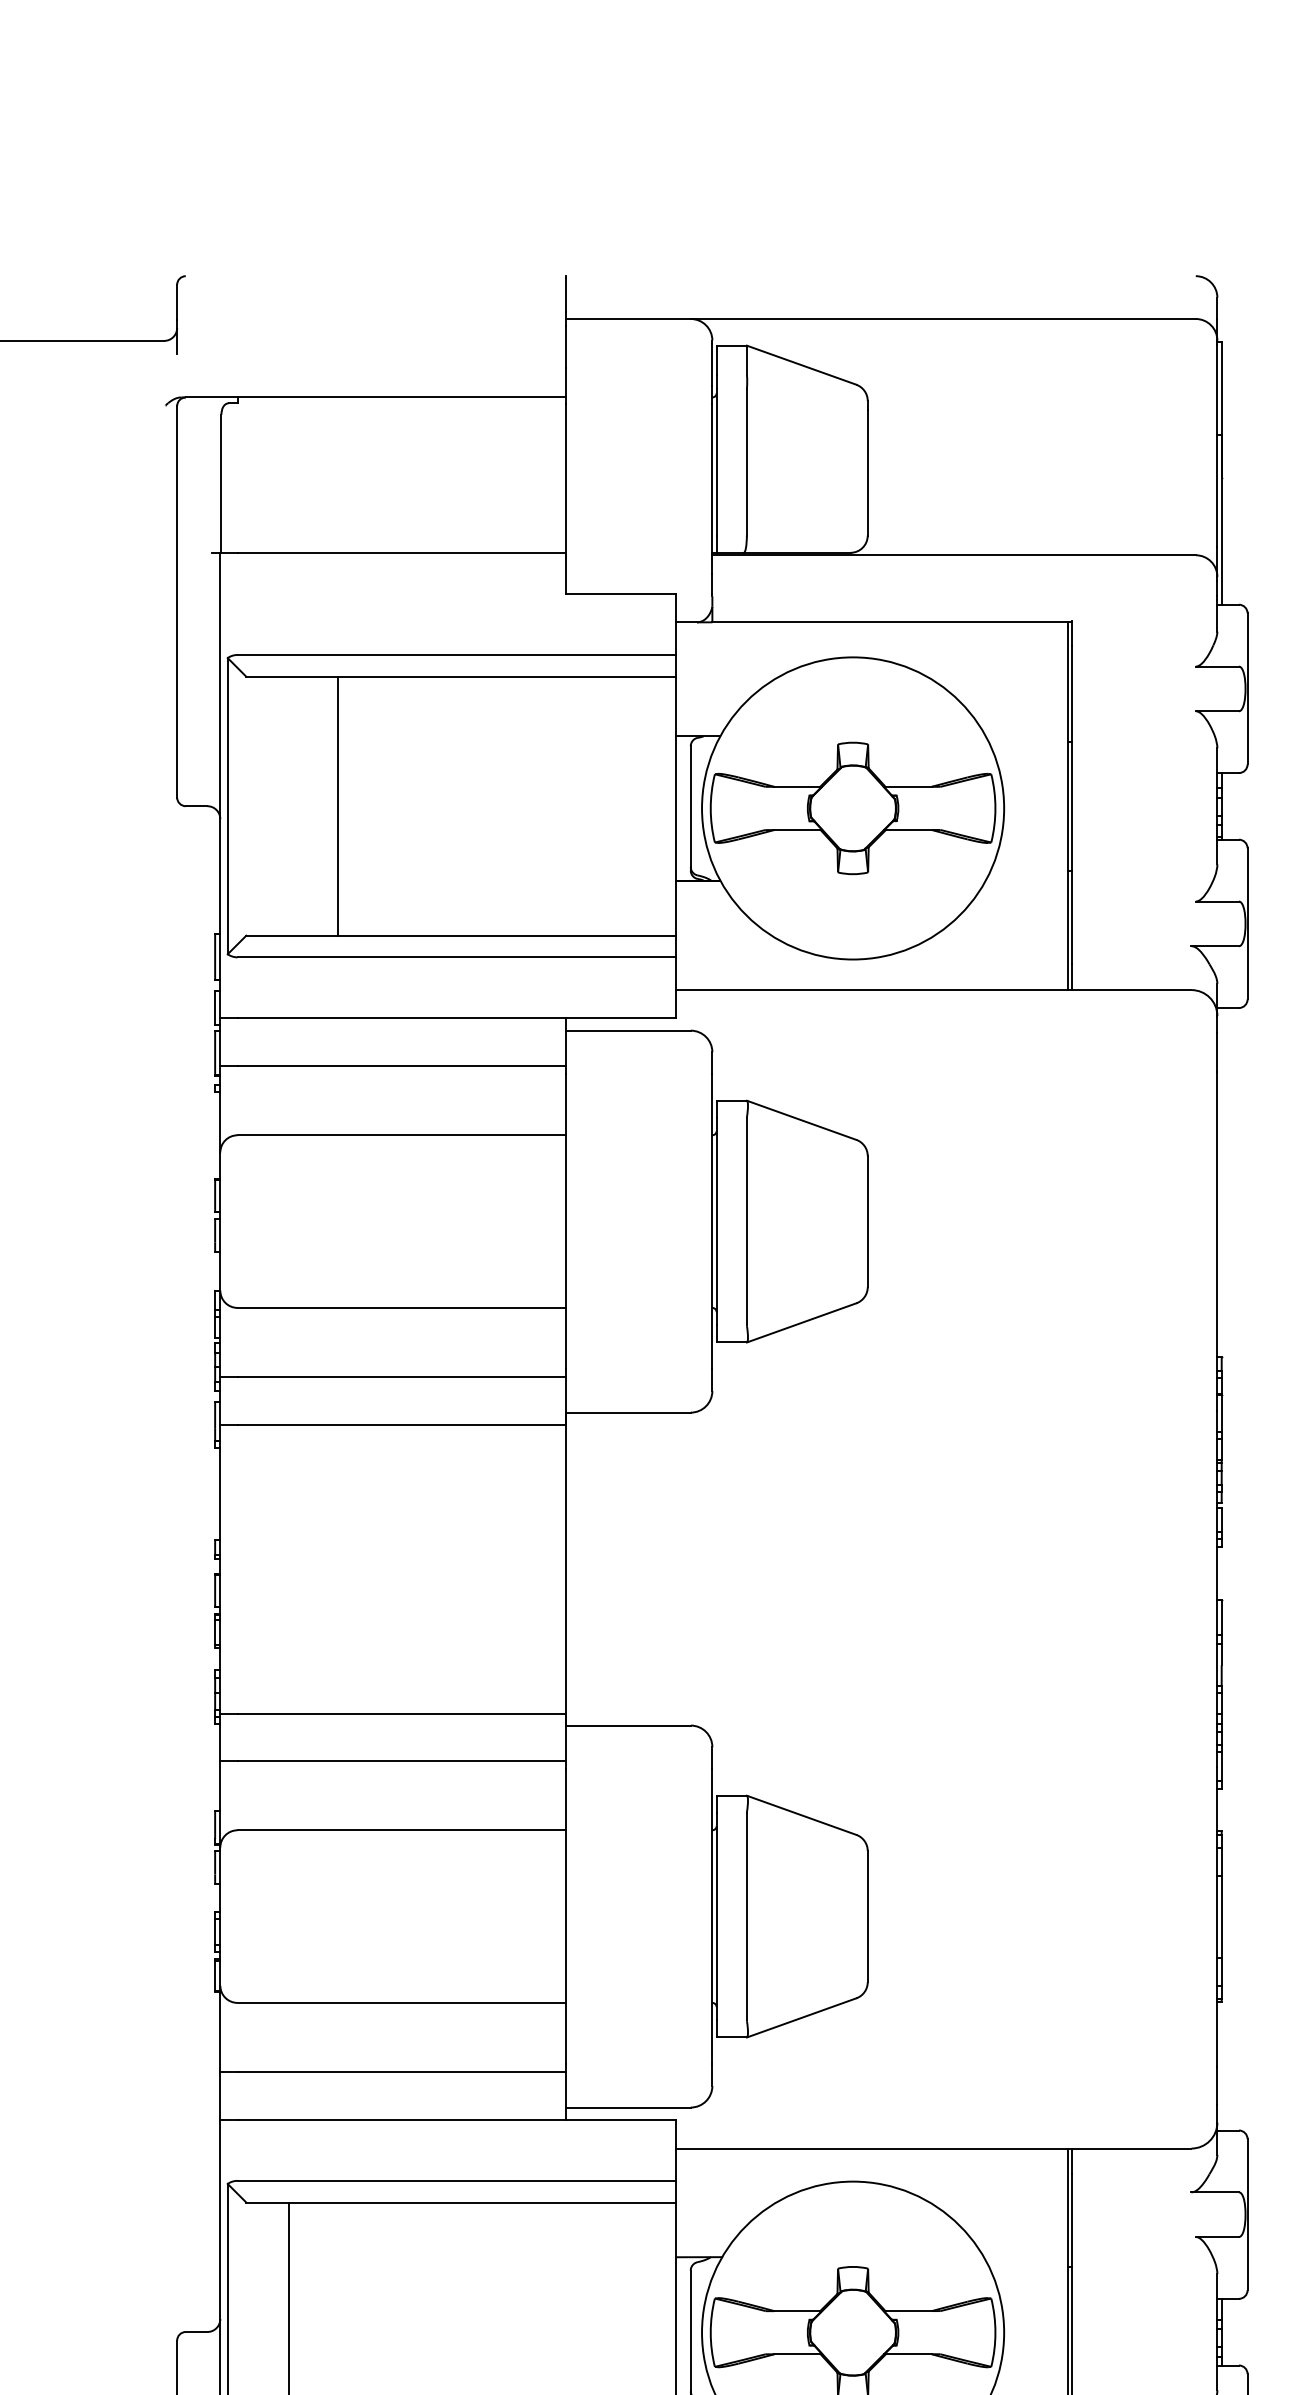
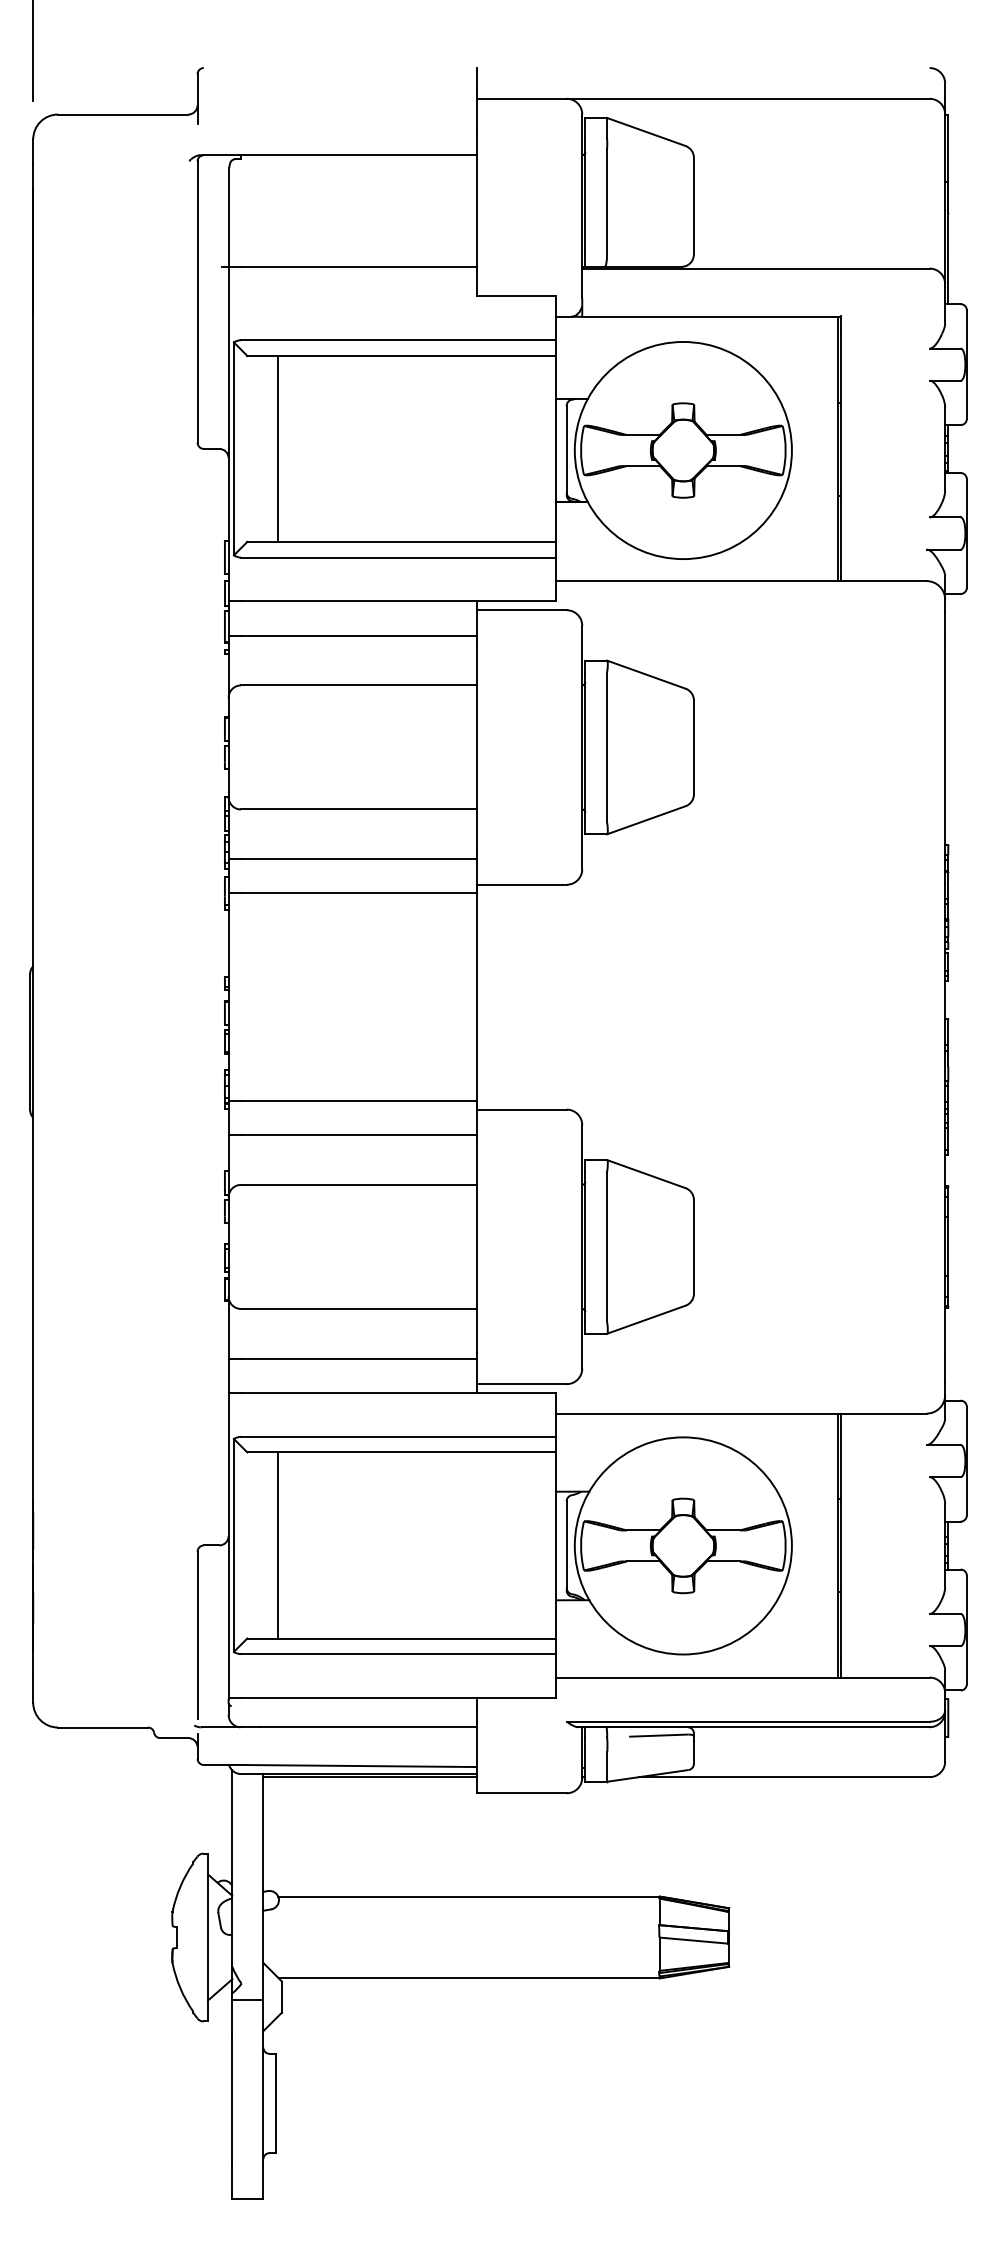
line: (338, 805) -> (278, 448), moved

